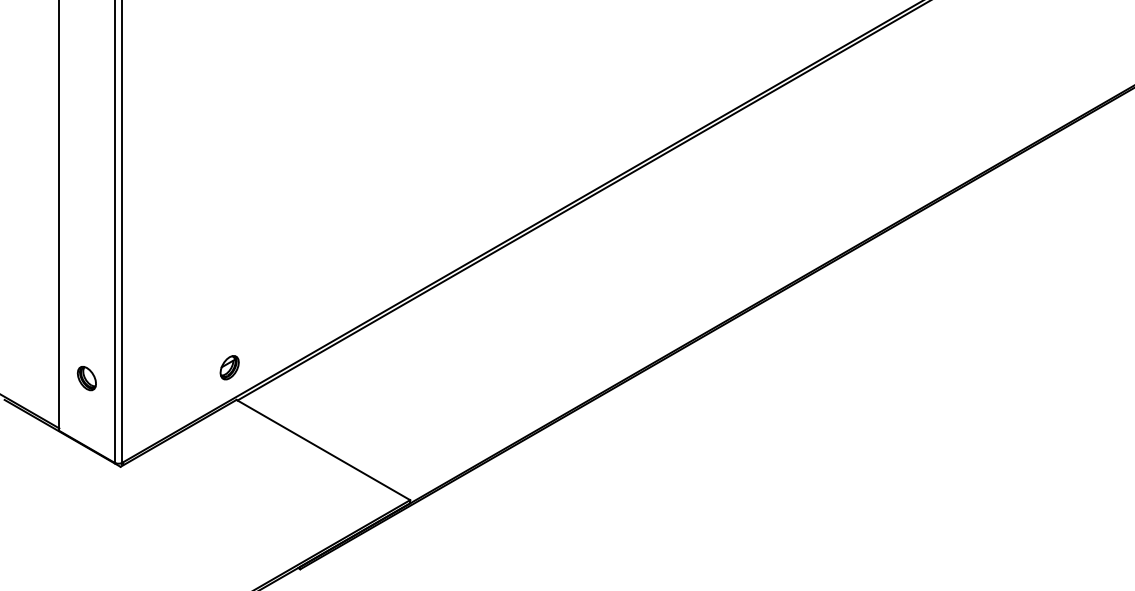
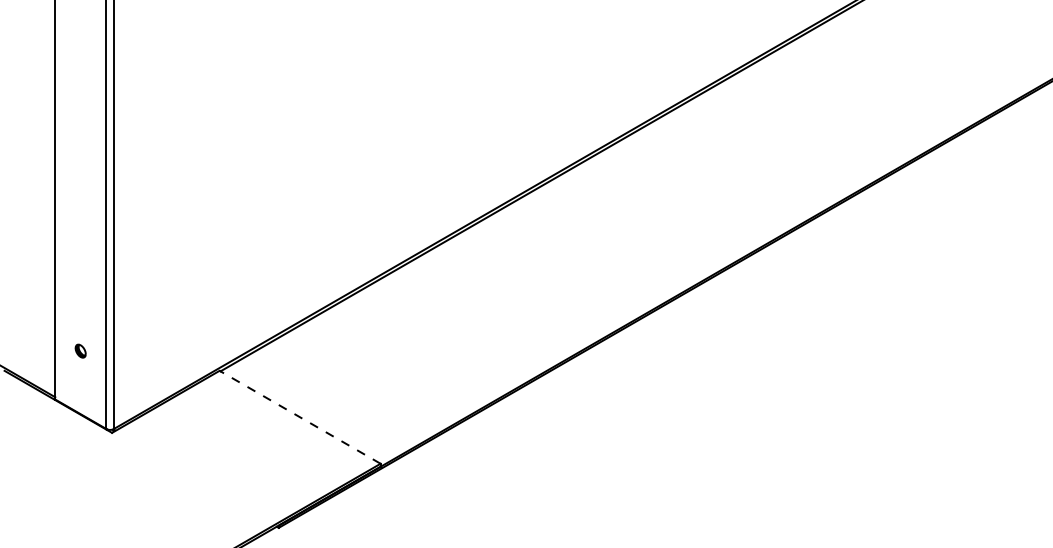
part: (229, 367) -> (213, 340), removed
part: (86, 378) -> (80, 350), size x0.6
line: (322, 449) -> (299, 416), solid -> dashed

